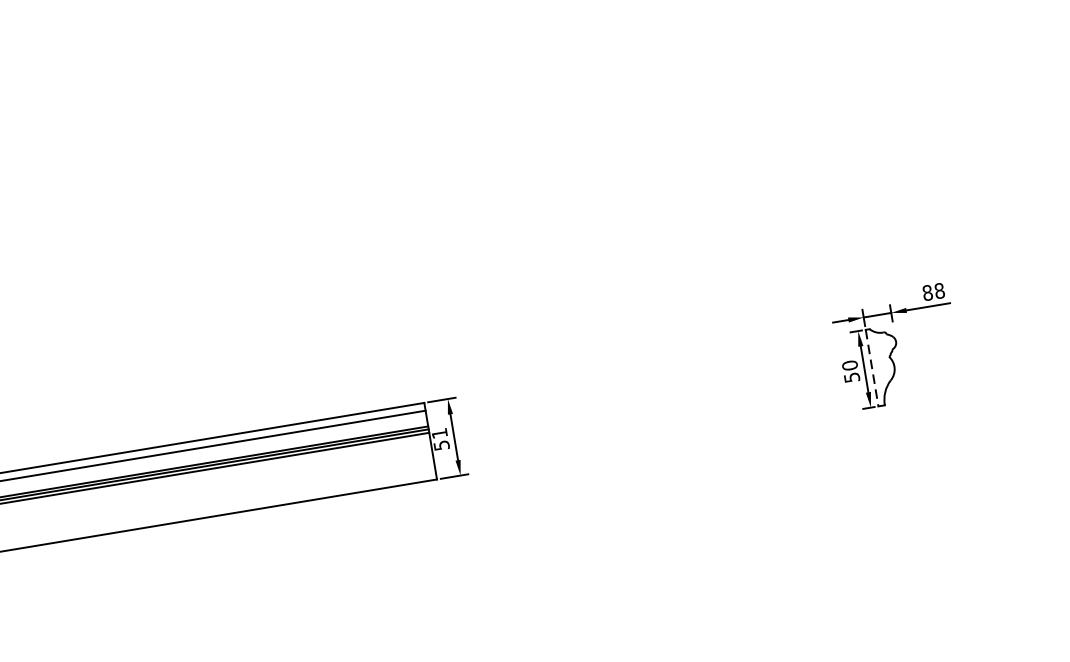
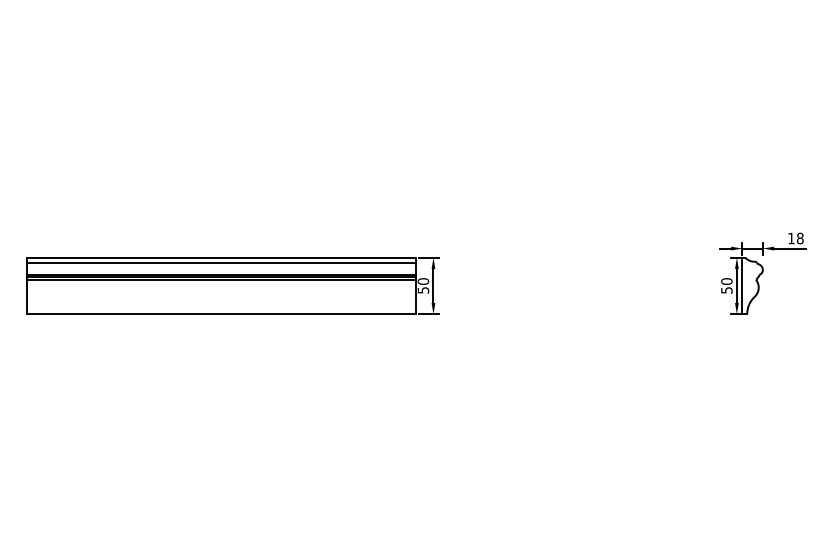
text: (927, 292) -> (791, 238), 88 -> 18
line: (872, 368) -> (742, 286), dashed -> solid
text: (439, 433) -> (423, 281), 51 -> 50

